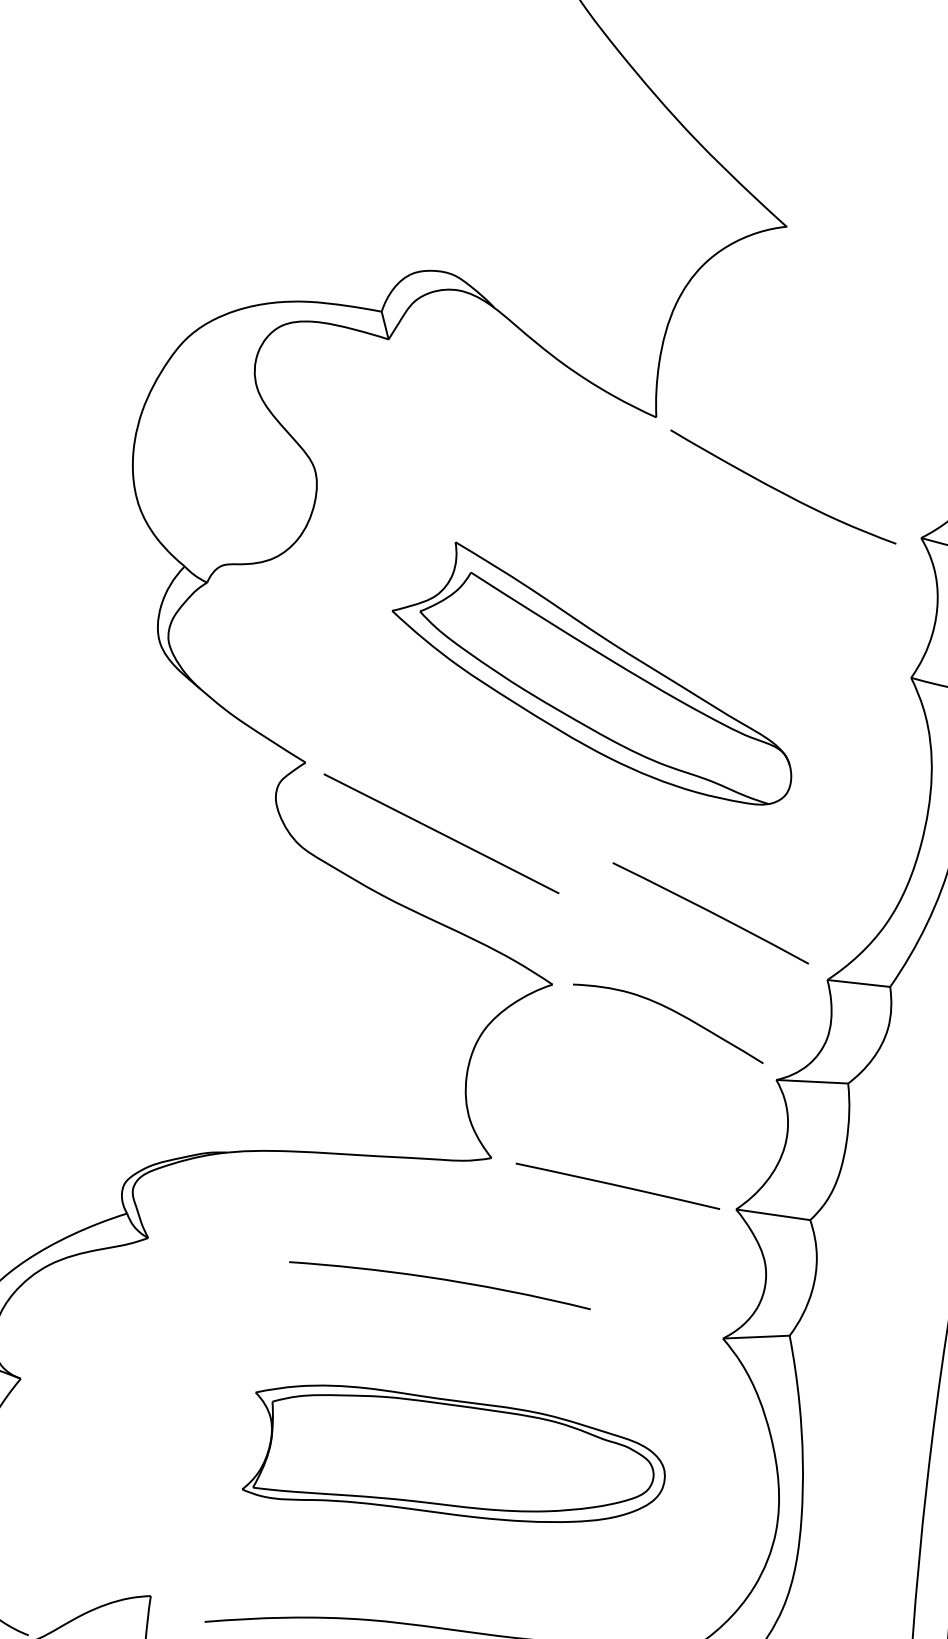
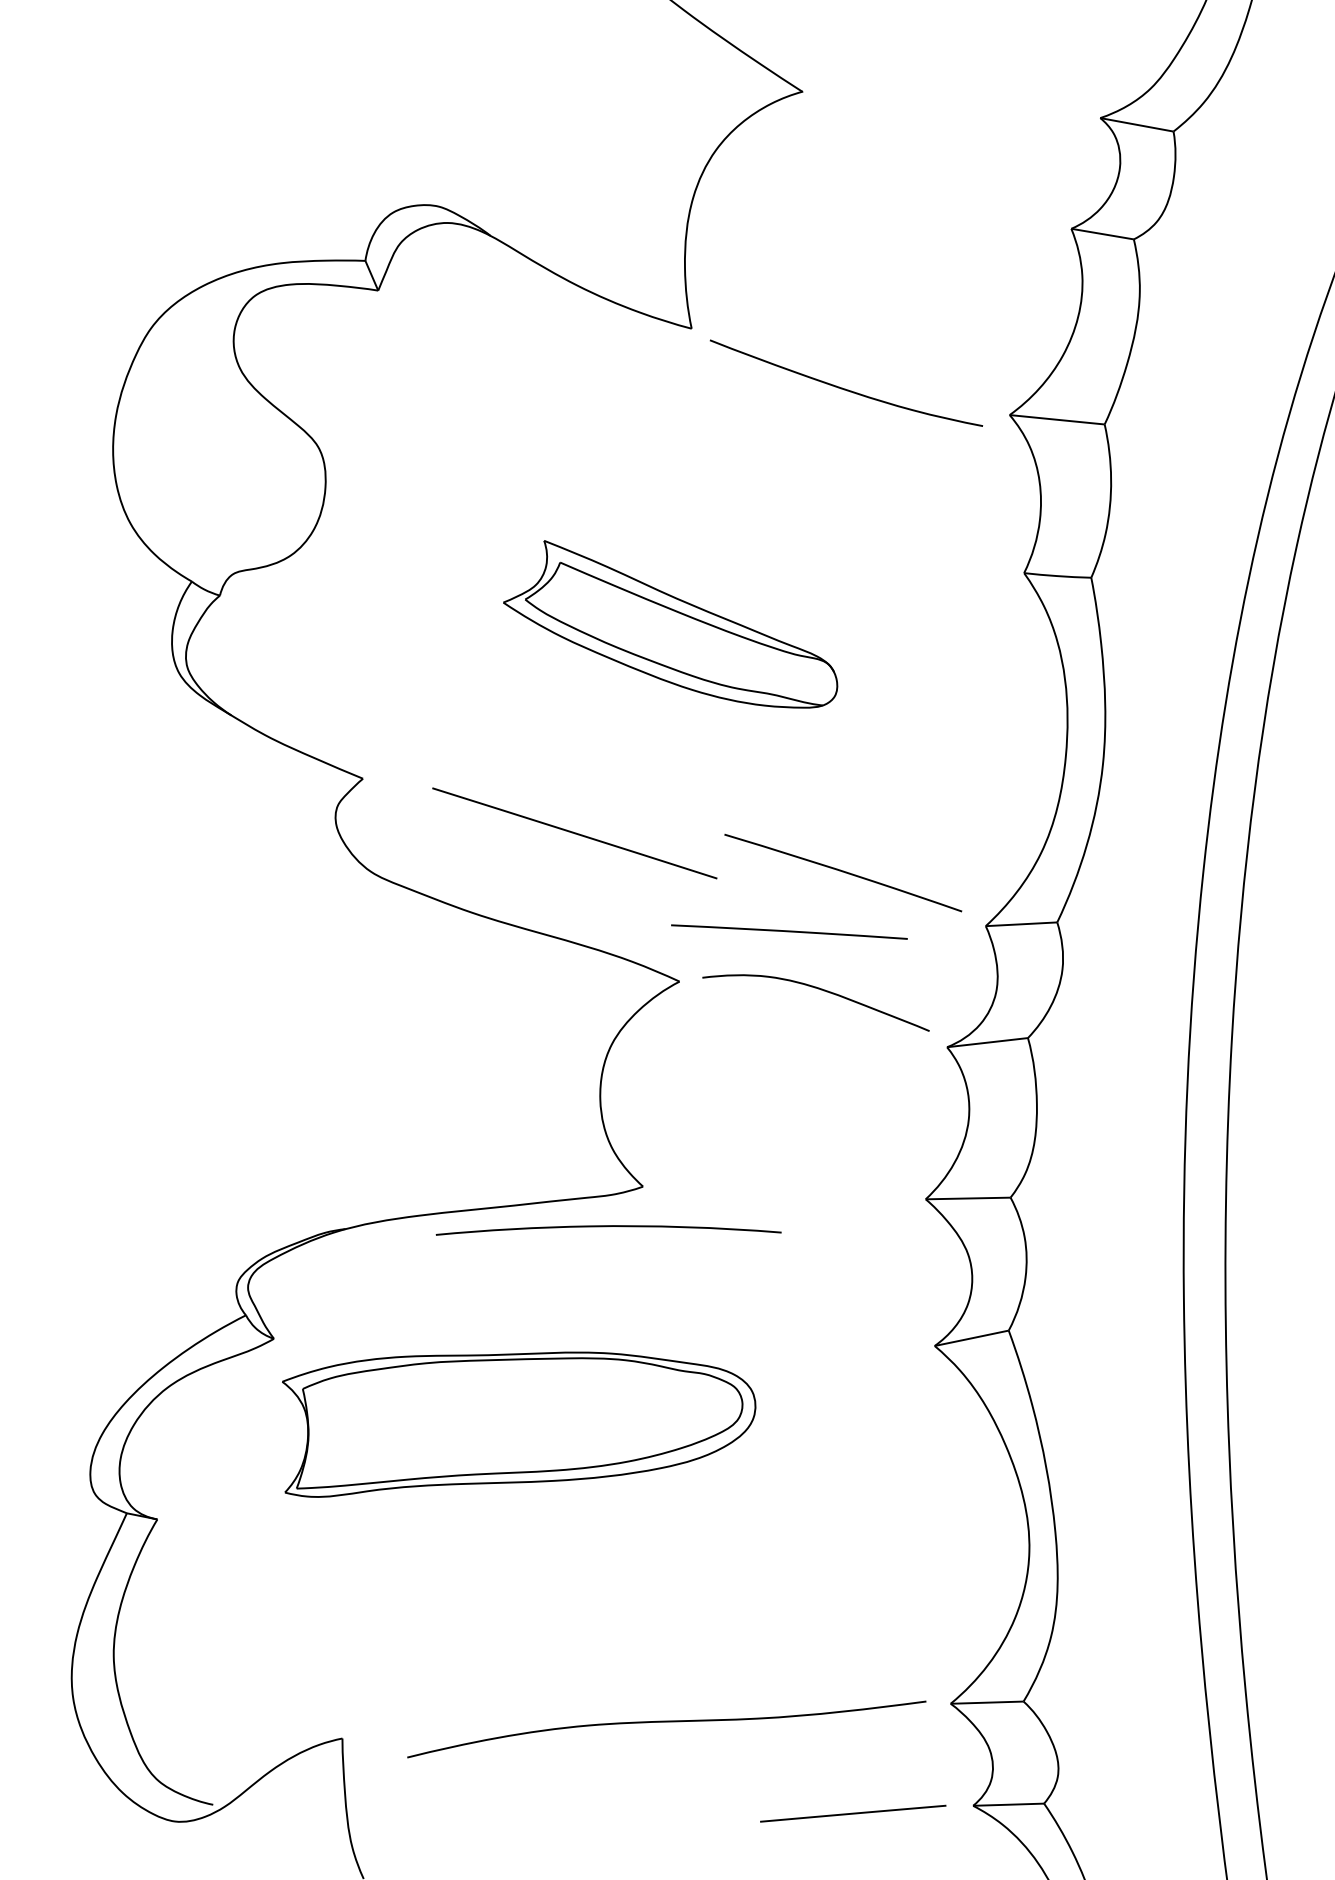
part: (595, 672) -> (670, 624), size x0.7
line: (441, 833) -> (574, 833), moved
line: (618, 1185) -> (789, 931), moved
curve: (439, 1280) -> (607, 1227), moved
part: (456, 1463) -> (519, 1424), moved

